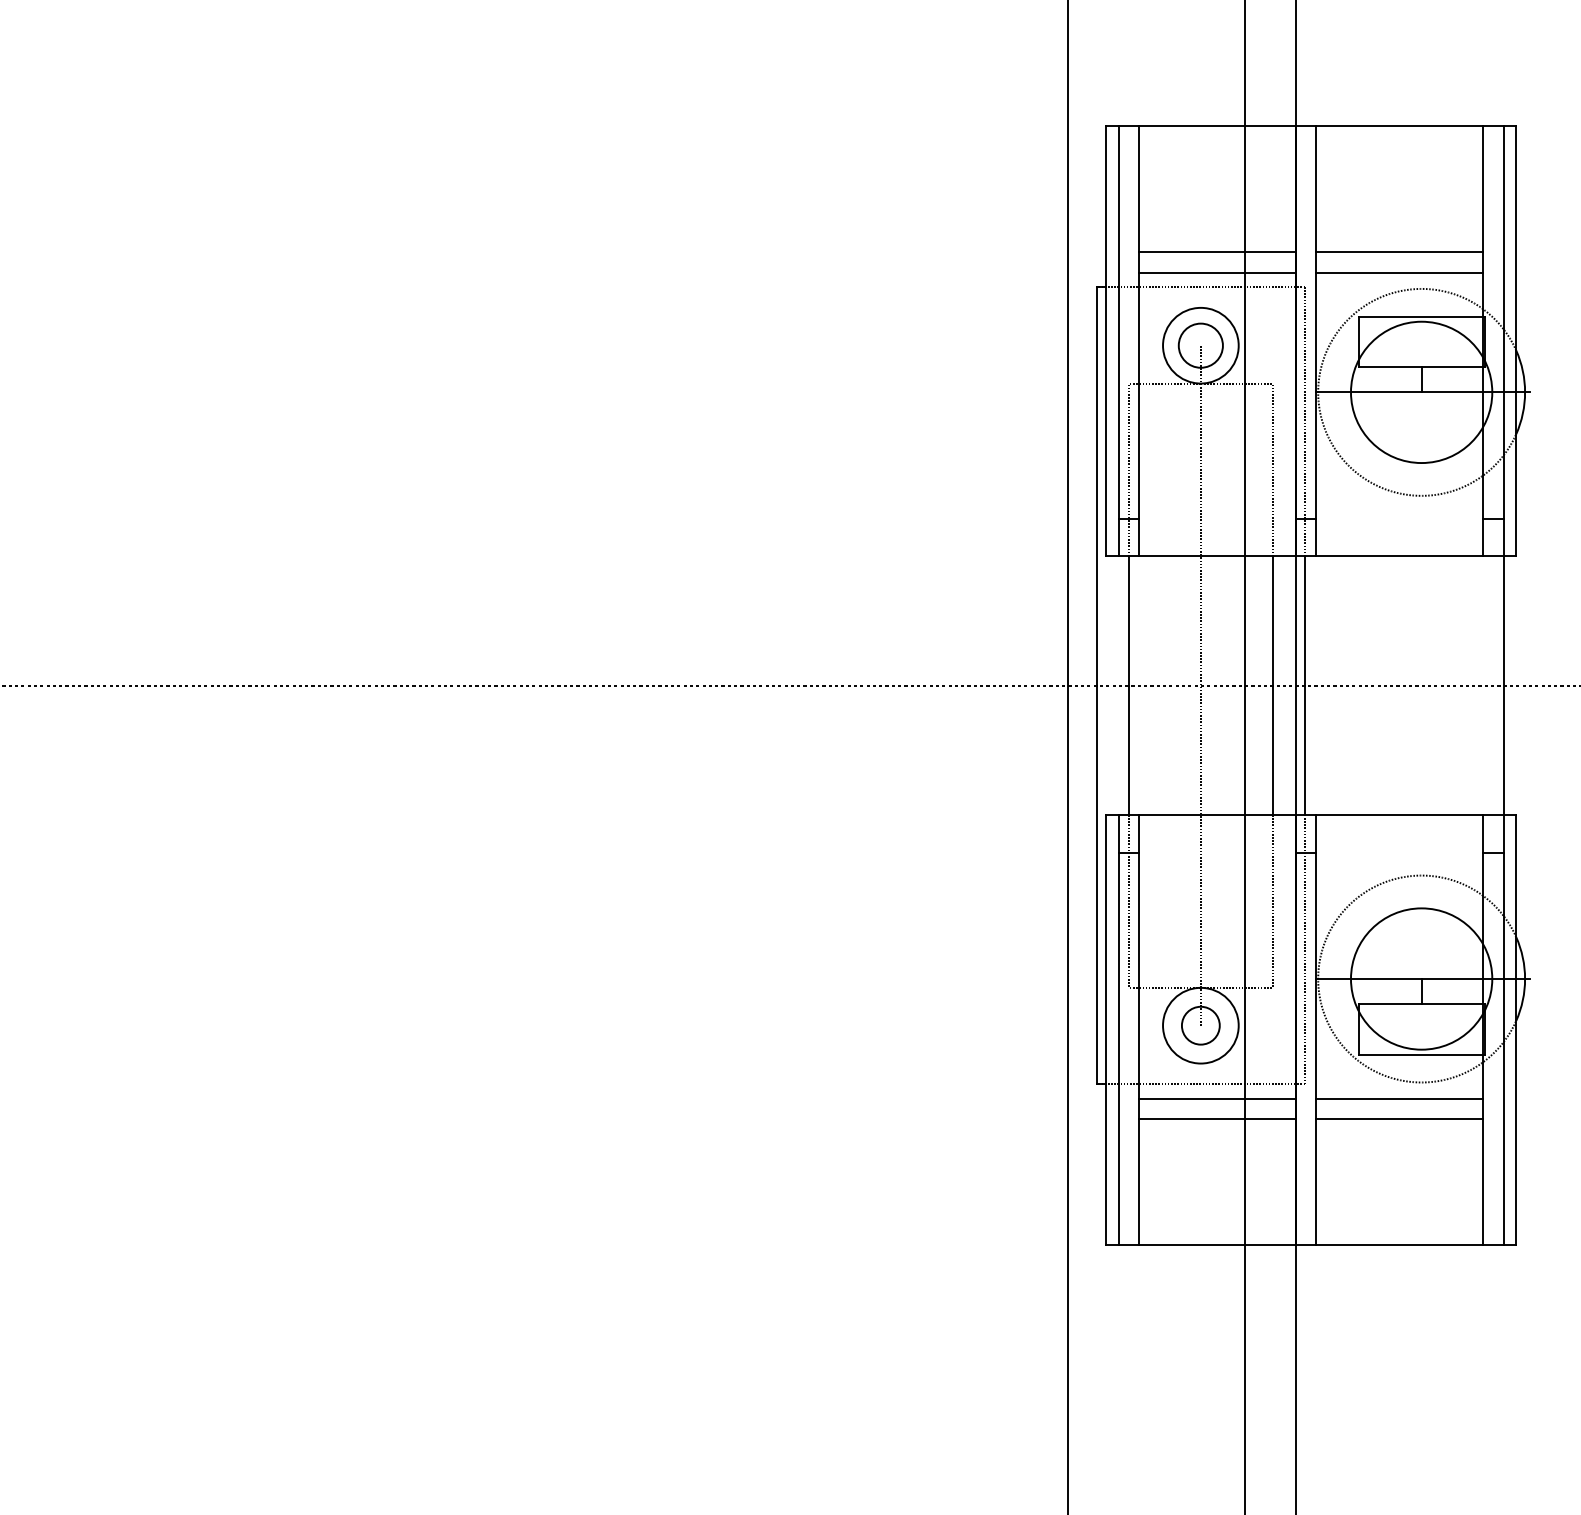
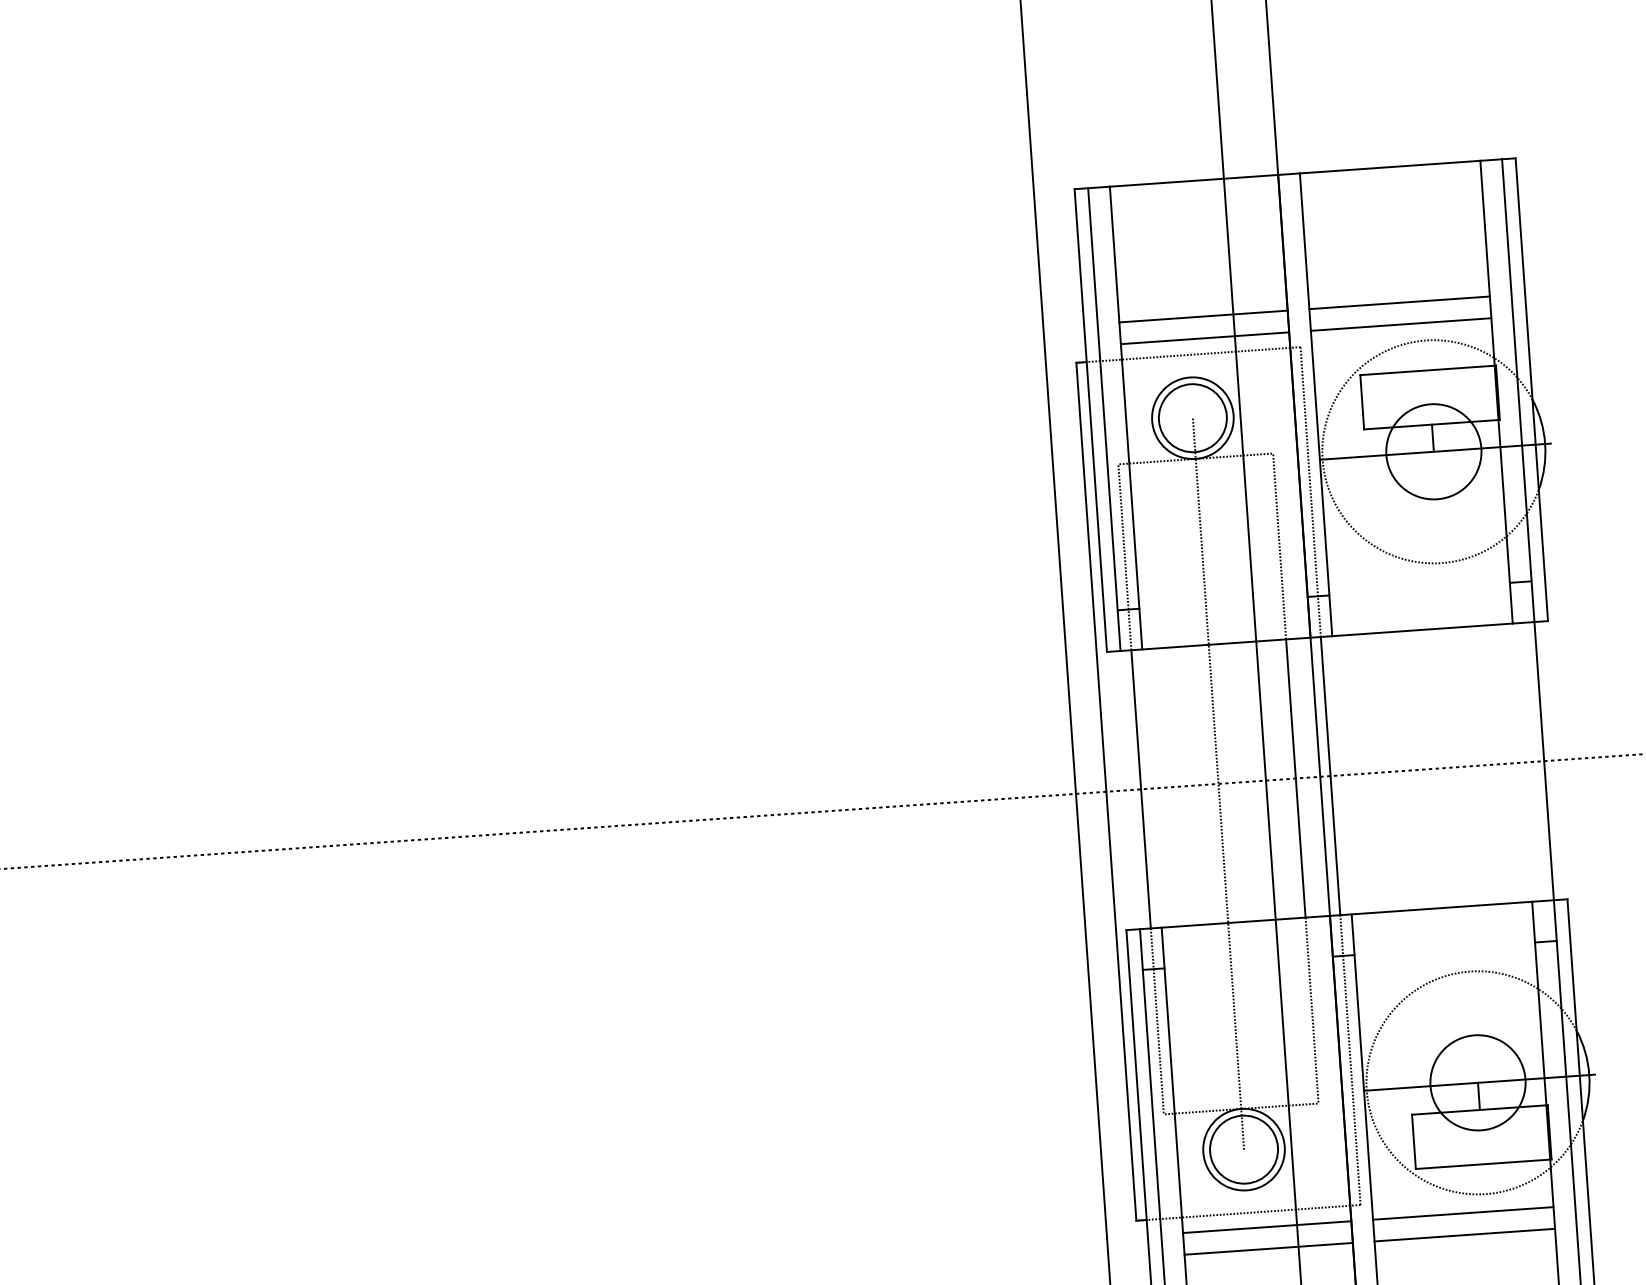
circle: (1200, 345) -> (1192, 417), size x1.43
circle: (1421, 392) -> (1433, 451), size x0.62
circle: (1421, 978) -> (1477, 1082), size x0.62
circle: (1200, 1025) -> (1243, 1149), size x1.67

